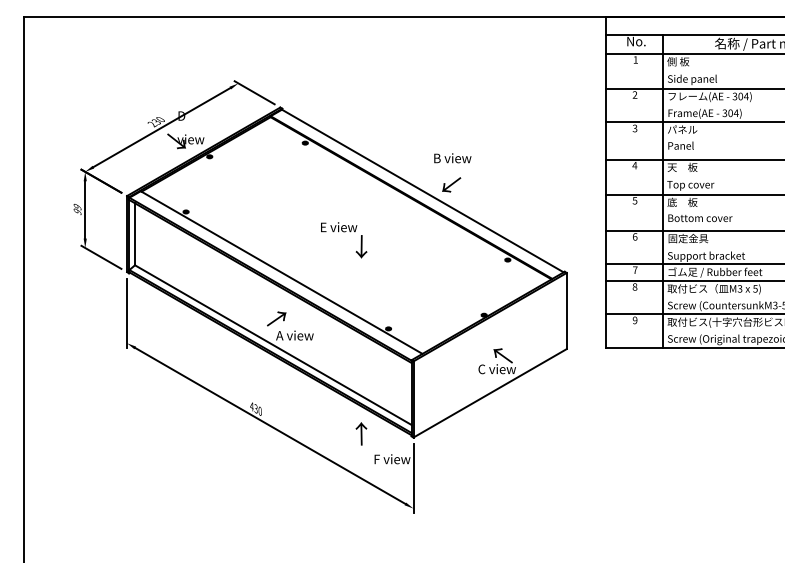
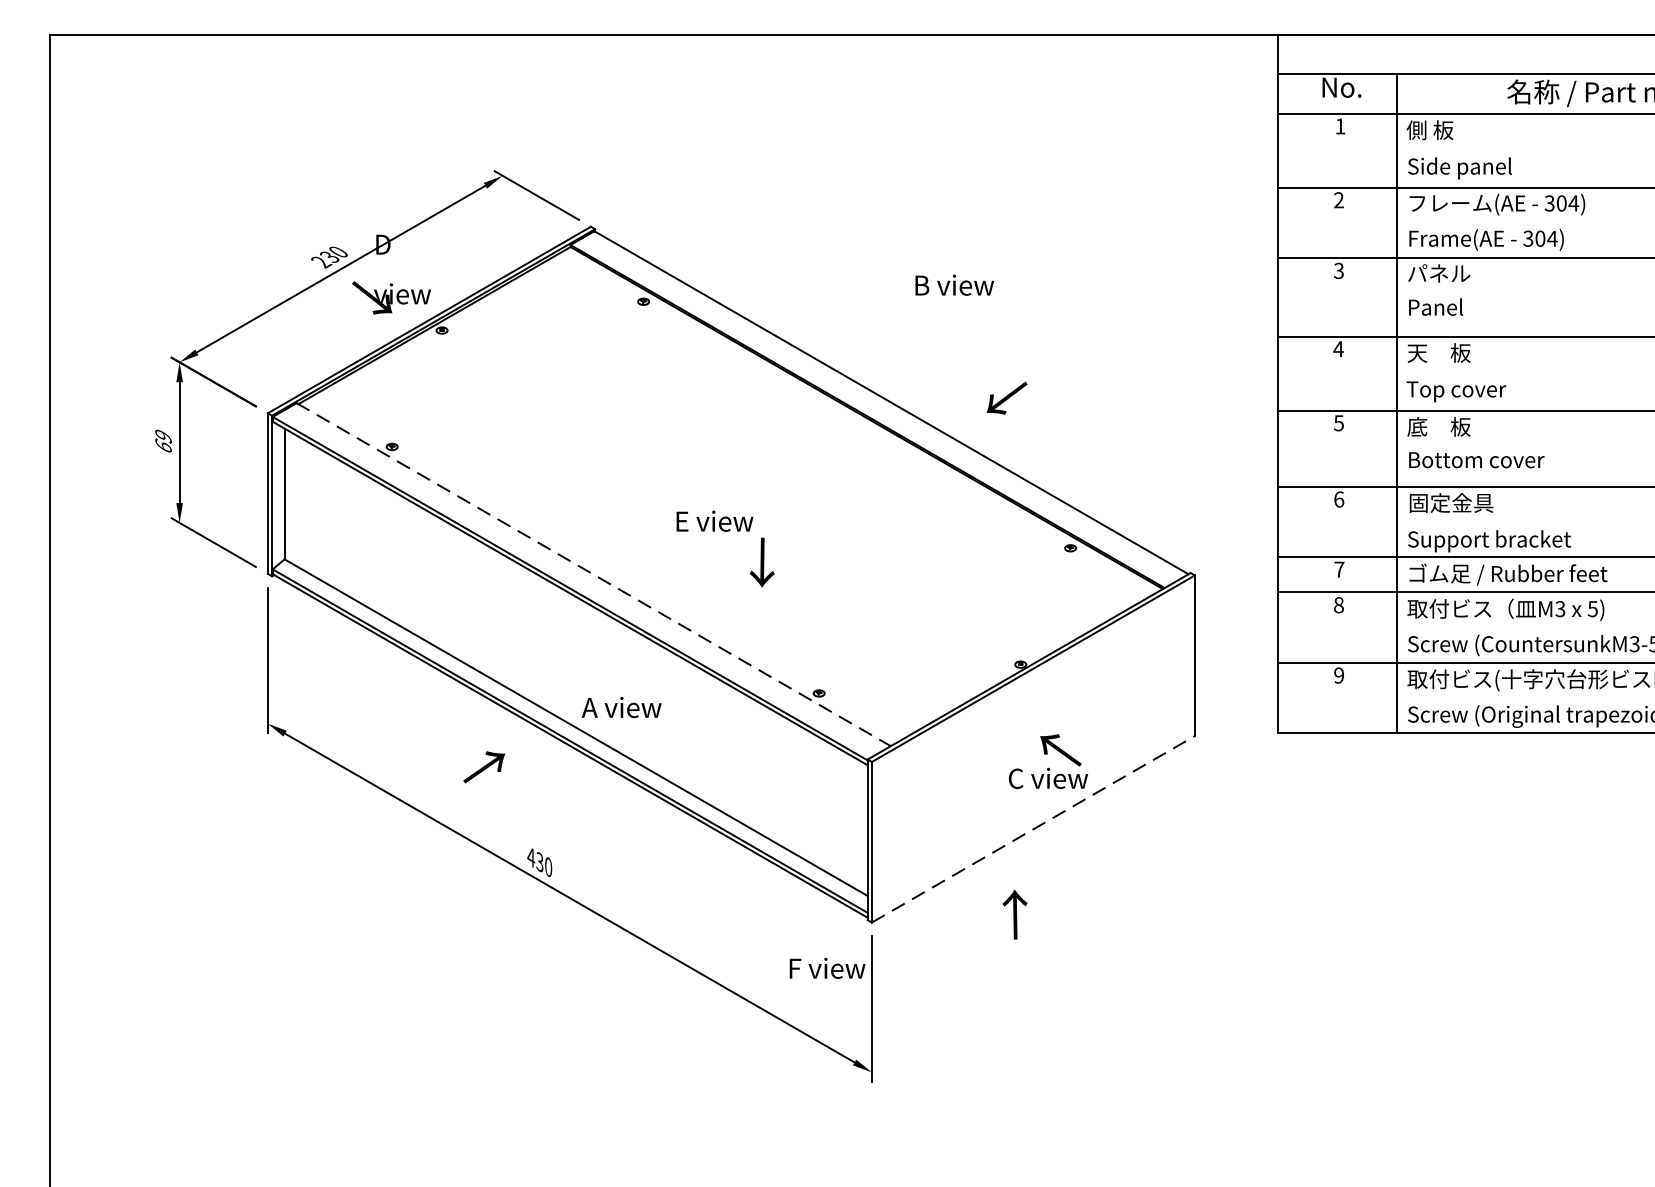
text: (452, 158) -> (954, 285), moved
text: (451, 184) -> (1006, 397), moved
text: (77, 211) -> (163, 445), 99 -> 69
text: (344, 240) -> (726, 549), moved
line: (281, 272) -> (593, 574), solid -> dashed
text: (276, 318) -> (483, 766), moved
line: (490, 393) -> (1034, 829), solid -> dashed
text: (361, 433) -> (1015, 914), moved

